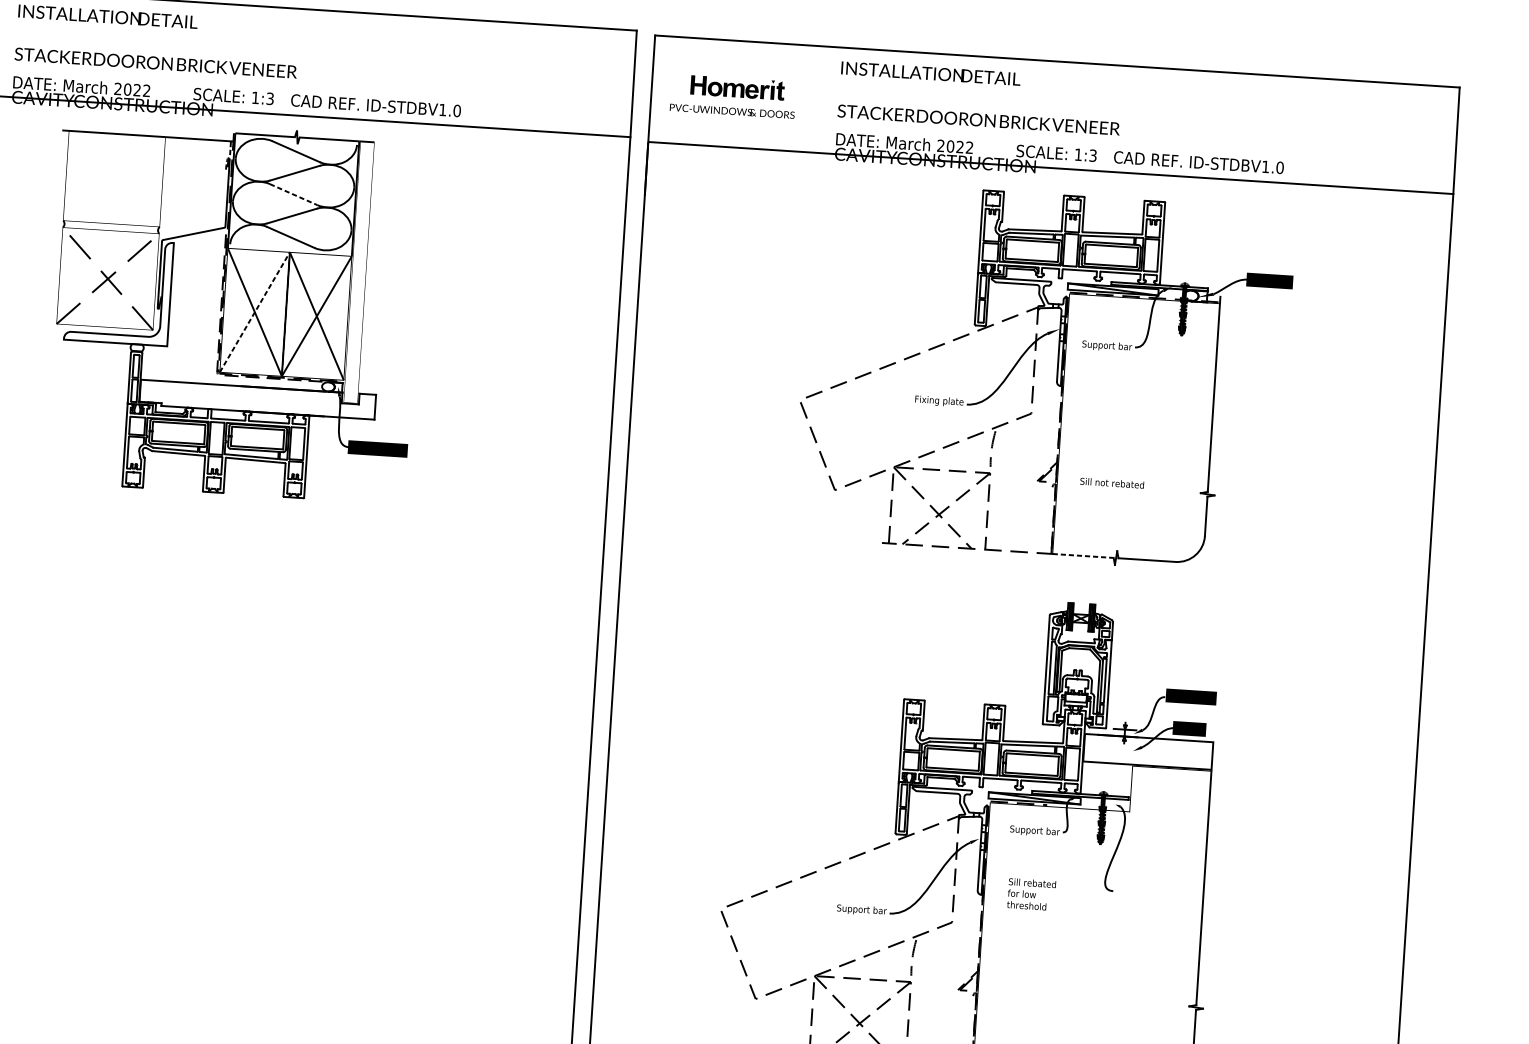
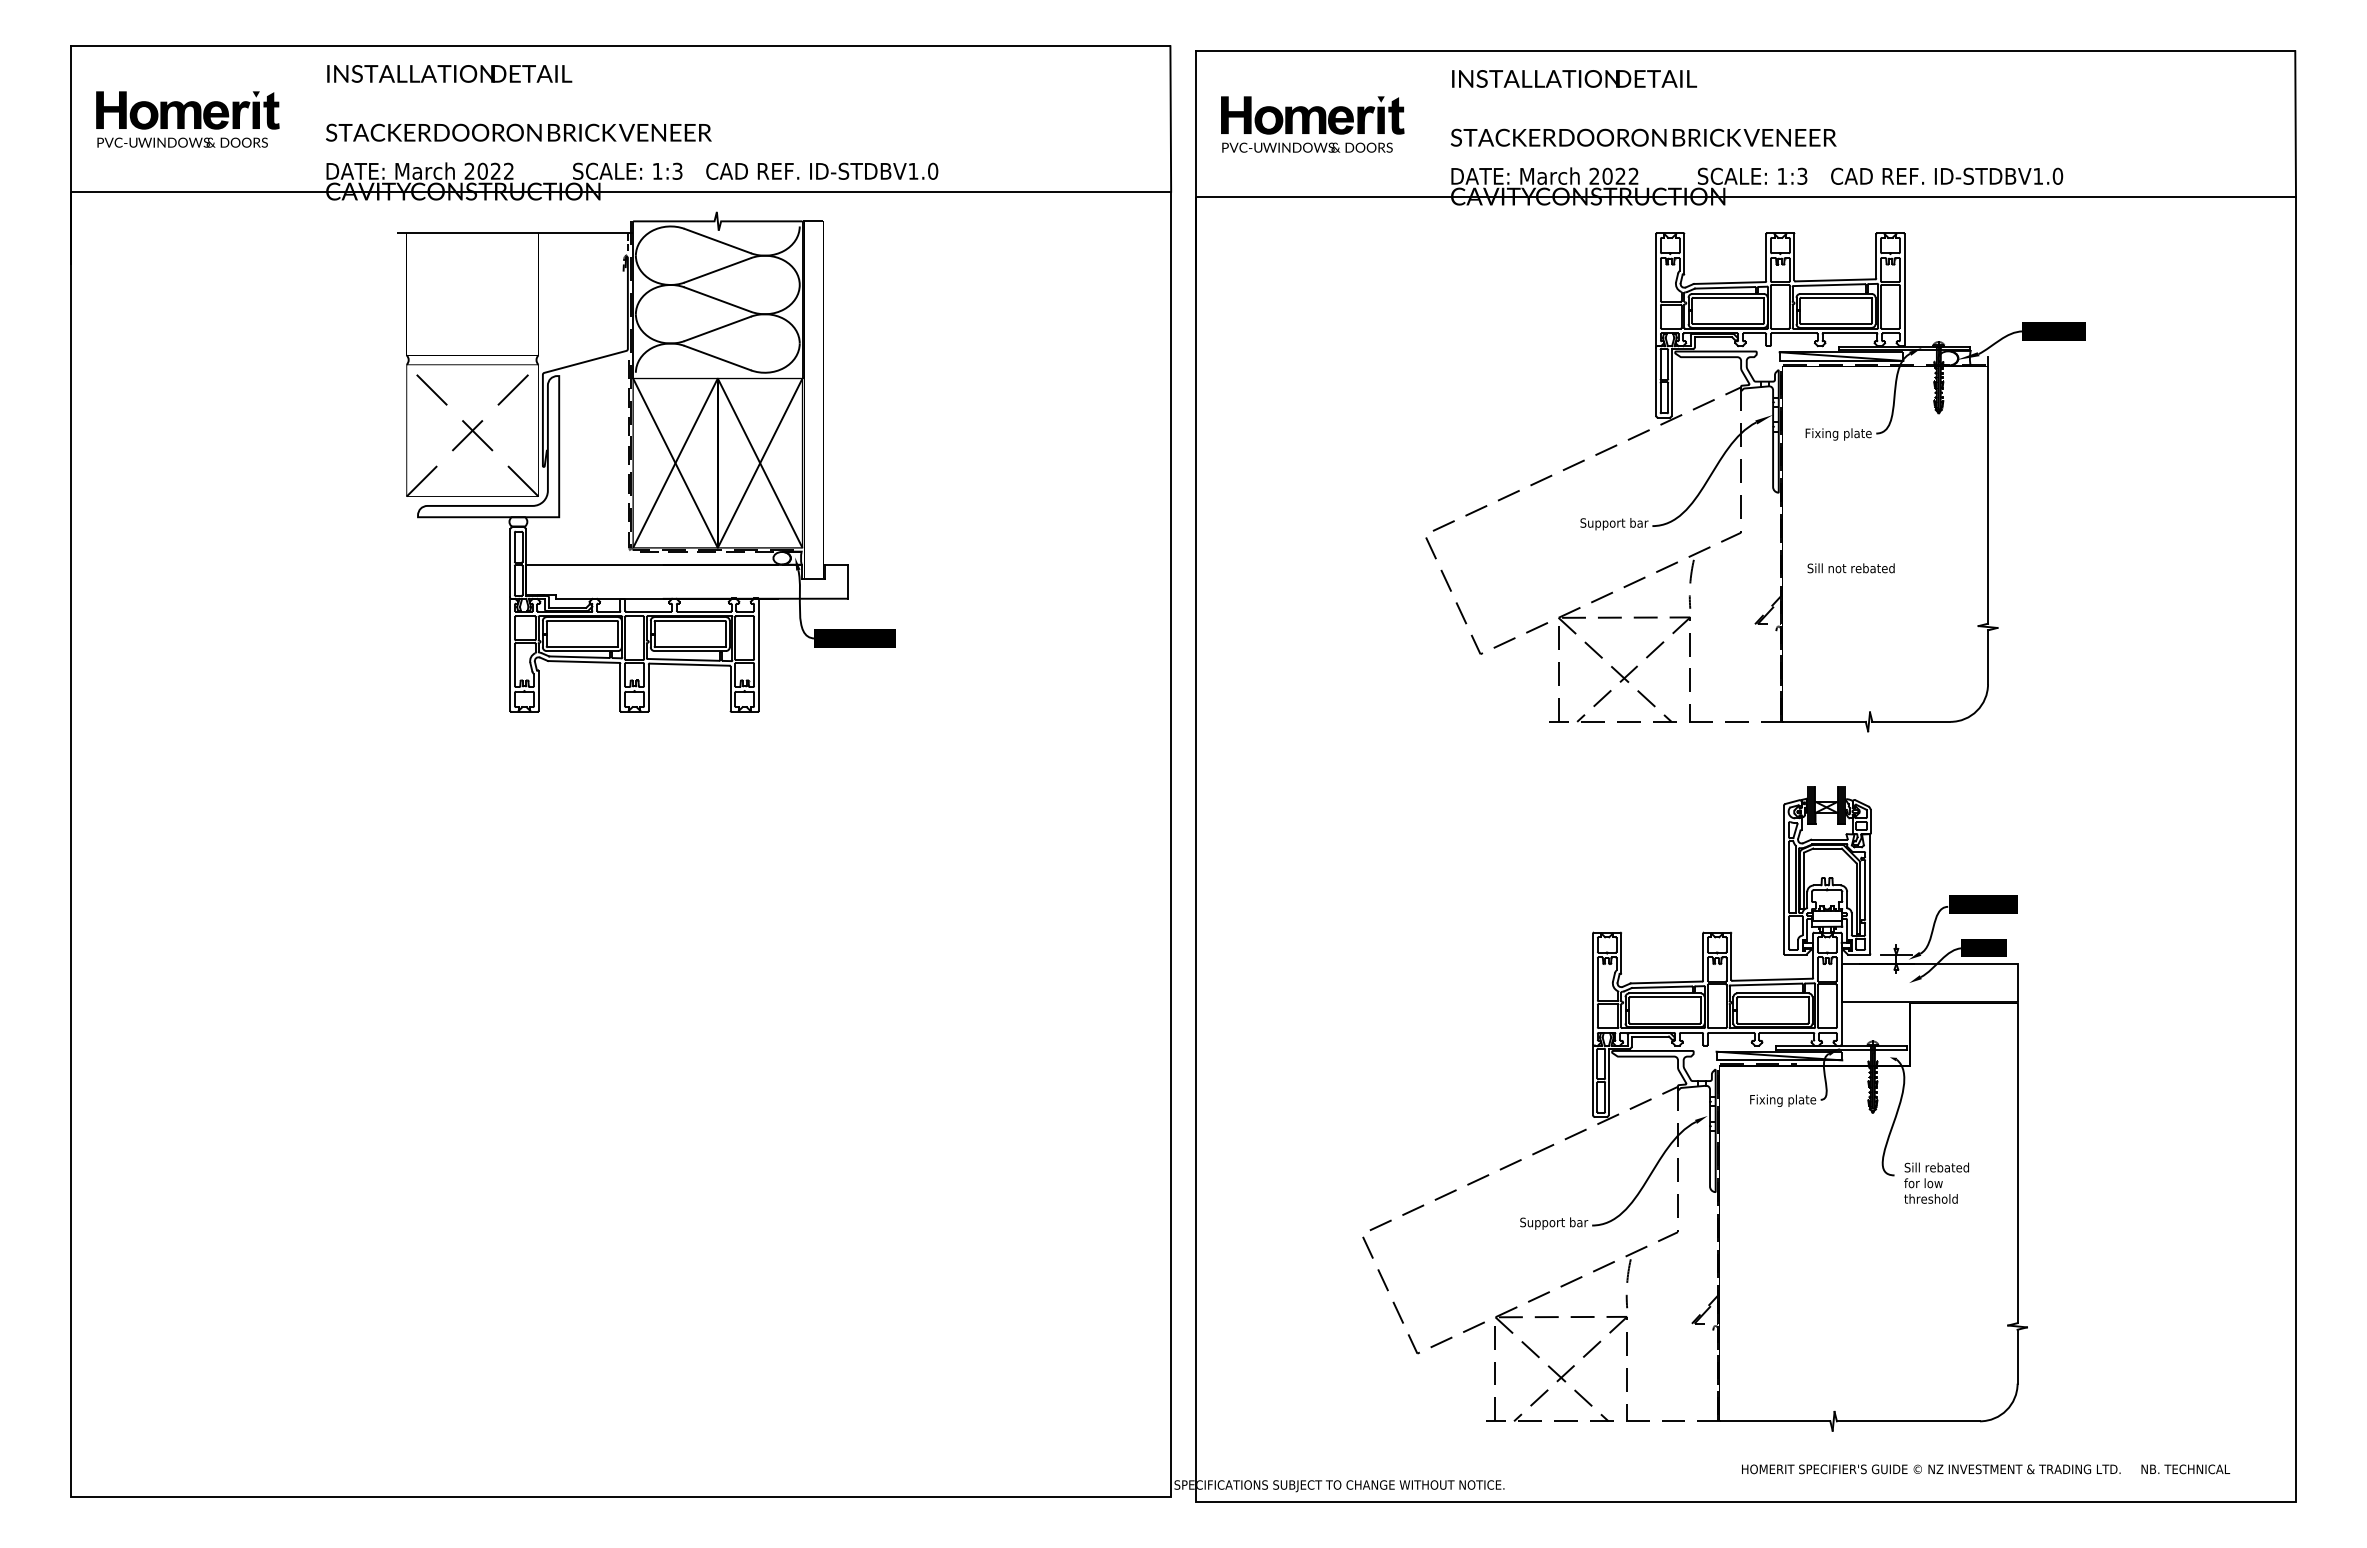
part: (737, 88) -> (1312, 115), size x1.43
line: (294, 194) -> (718, 299), dashed -> solid
line: (254, 312) -> (675, 463), dashed -> solid
text: (1107, 346) -> (1838, 434), Support bar -> Fixing plate
text: (939, 401) -> (1614, 524), Fixing plate -> Support bar
text: (1111, 483) -> (1850, 568), moved
line: (1083, 555) -> (1824, 721), dashed -> solid
text: (1034, 831) -> (1782, 1100), Support bar -> Fixing plate
text: (1031, 894) -> (1936, 1182), moved

